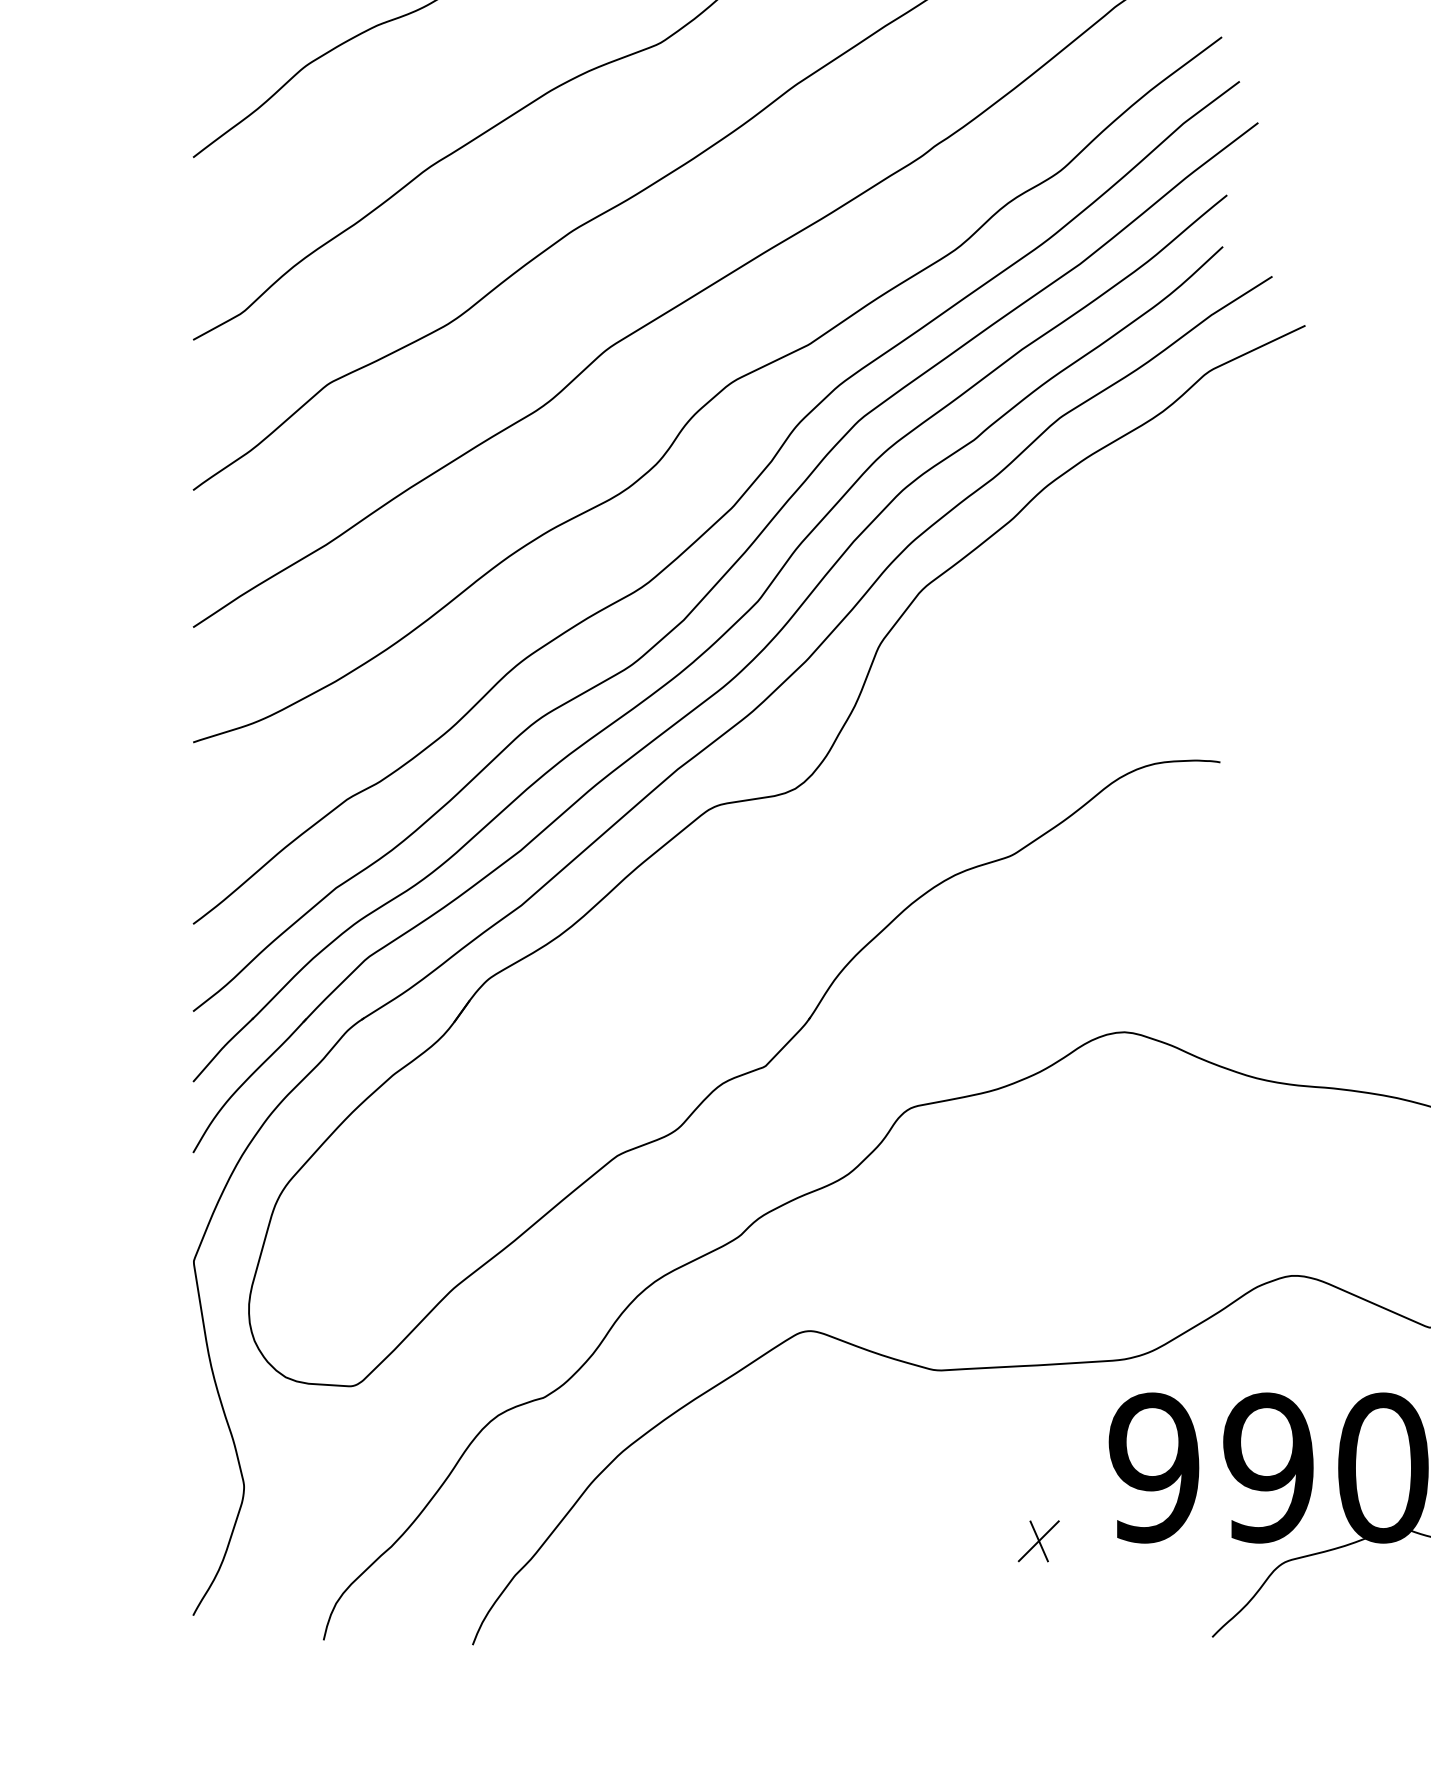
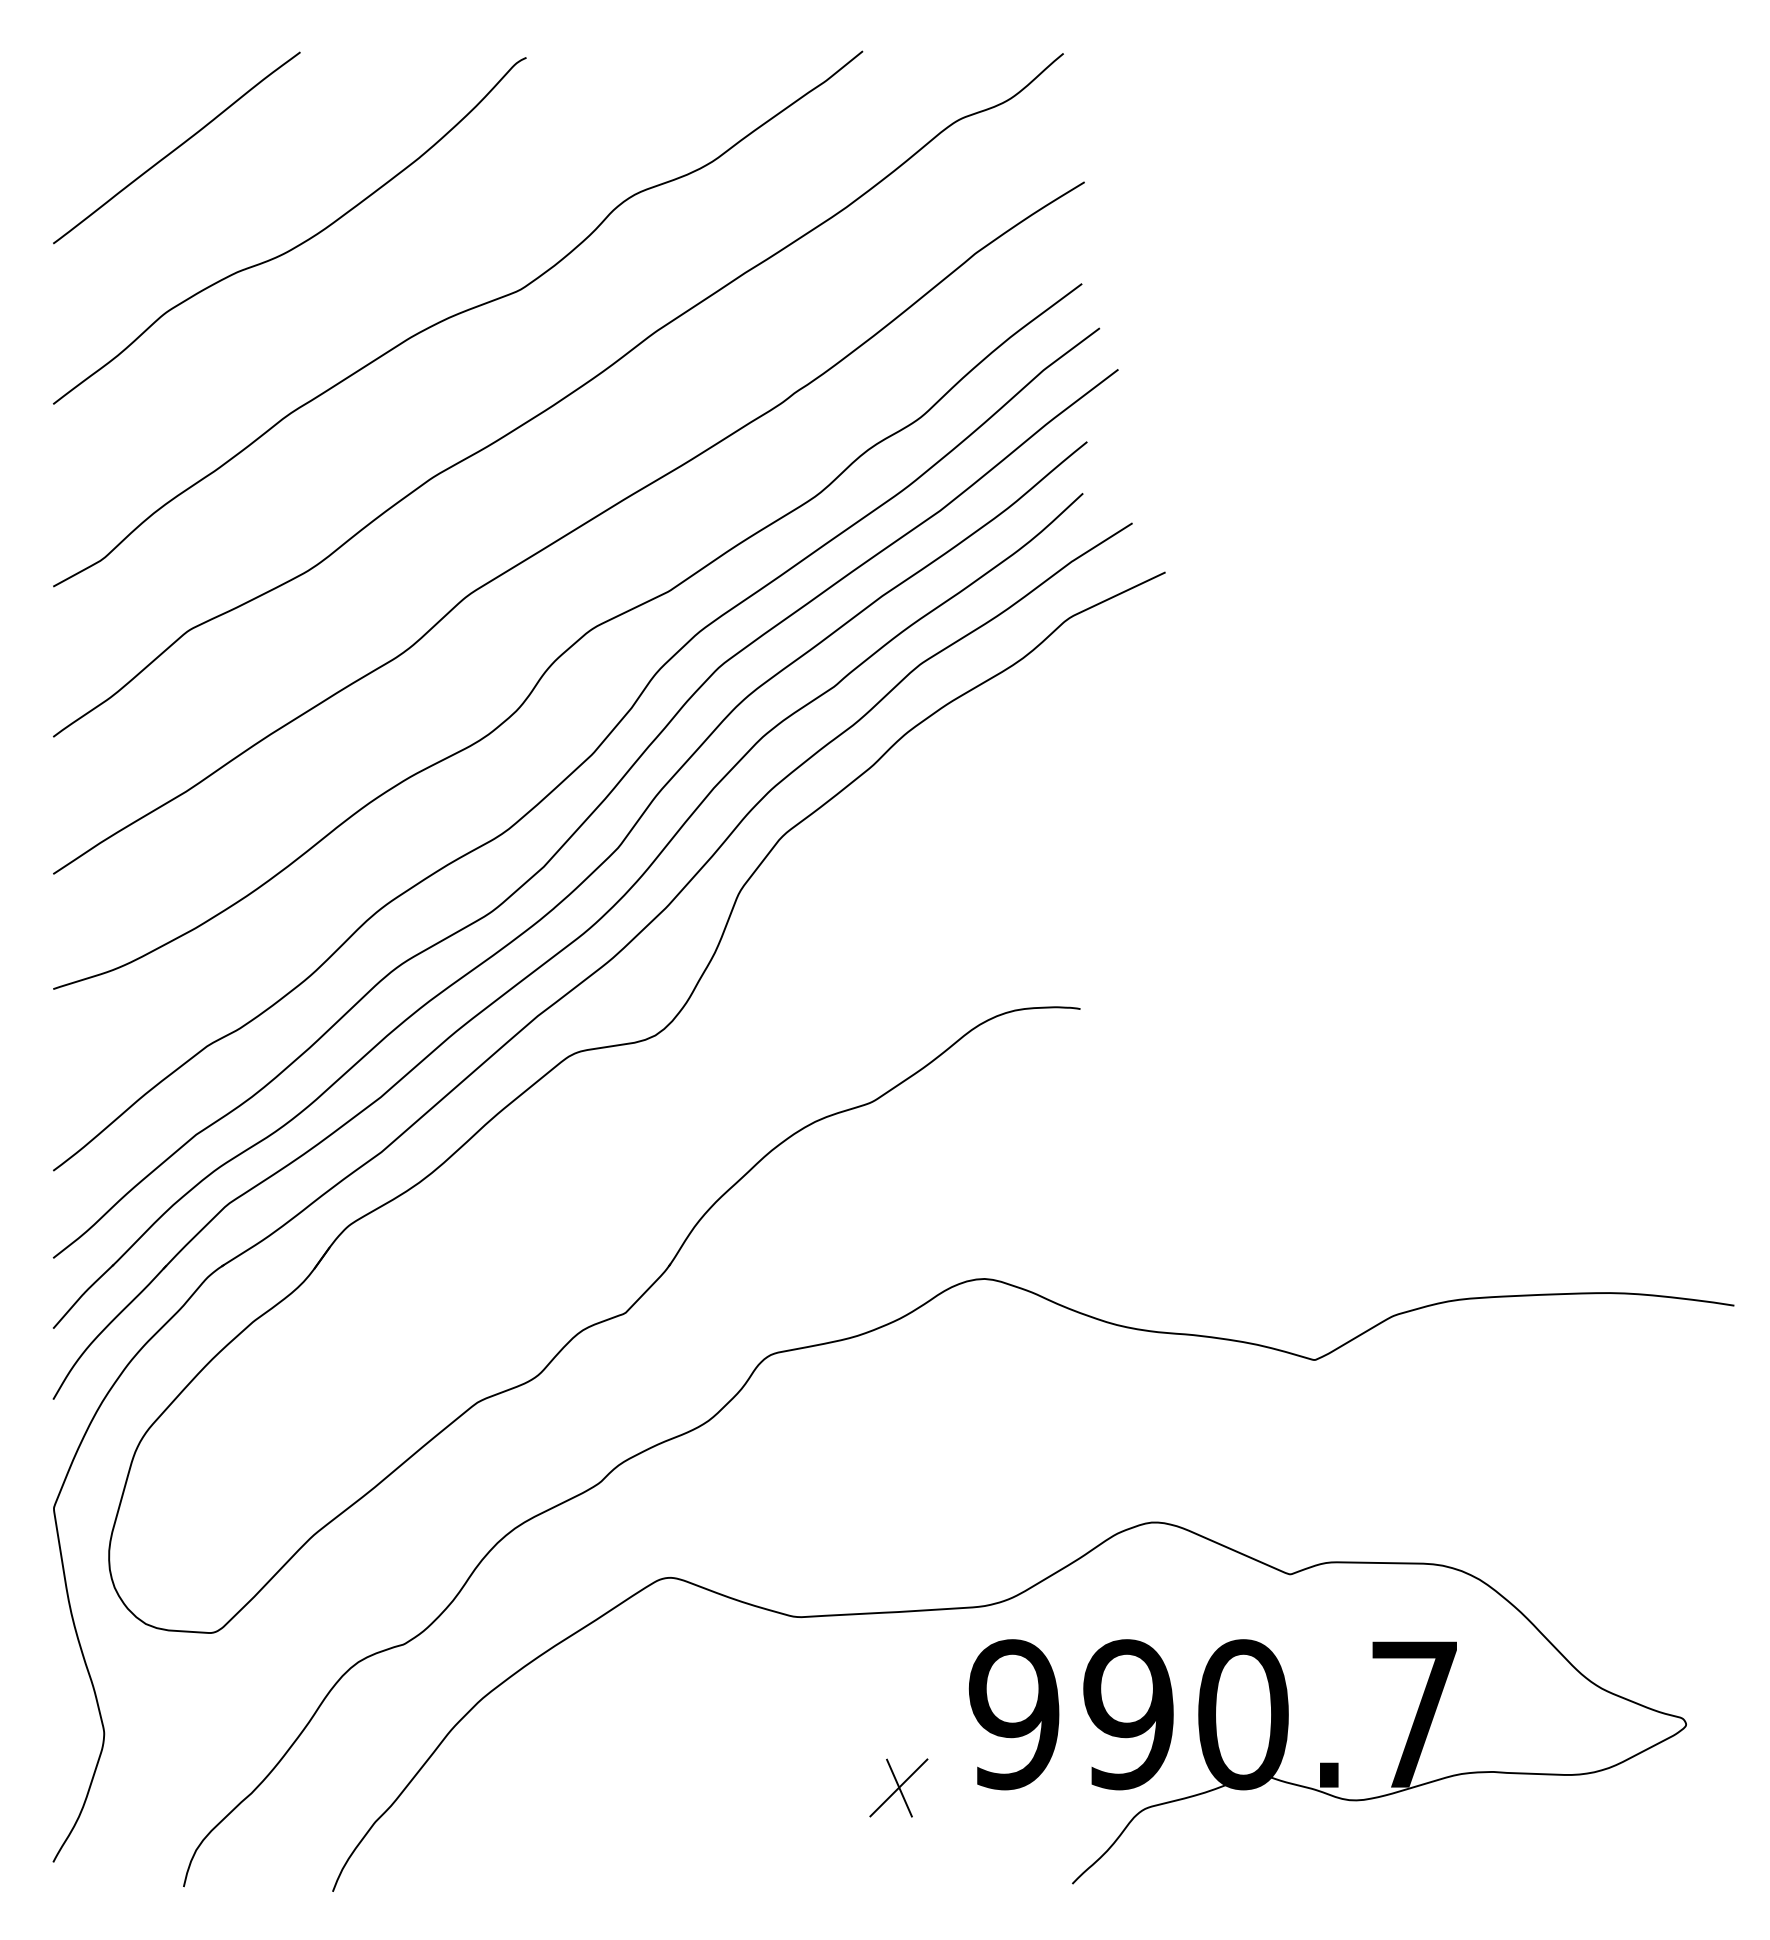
part: (1038, 1540) -> (898, 1787), size x1.43

